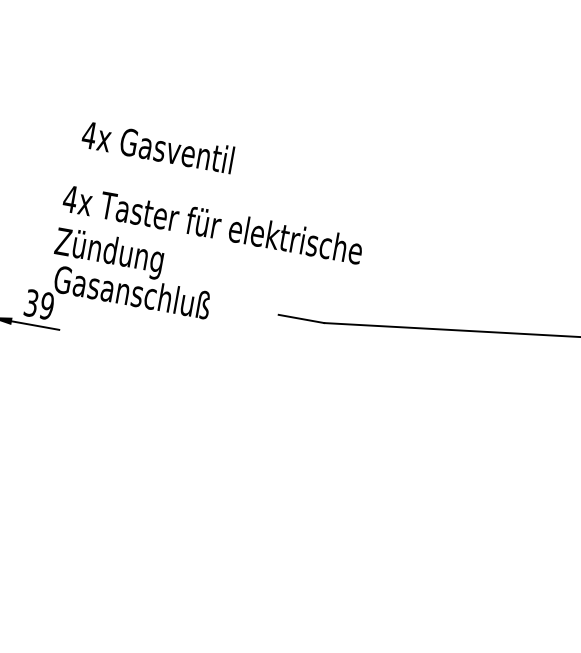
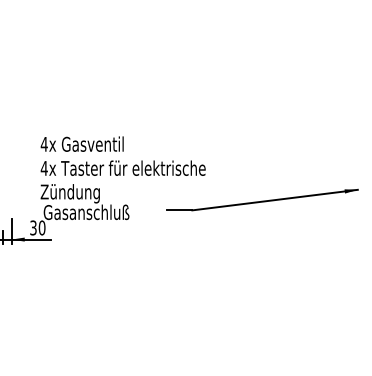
text: (156, 145) -> (81, 143), moved
text: (45, 306) -> (41, 228), 39 -> 30

